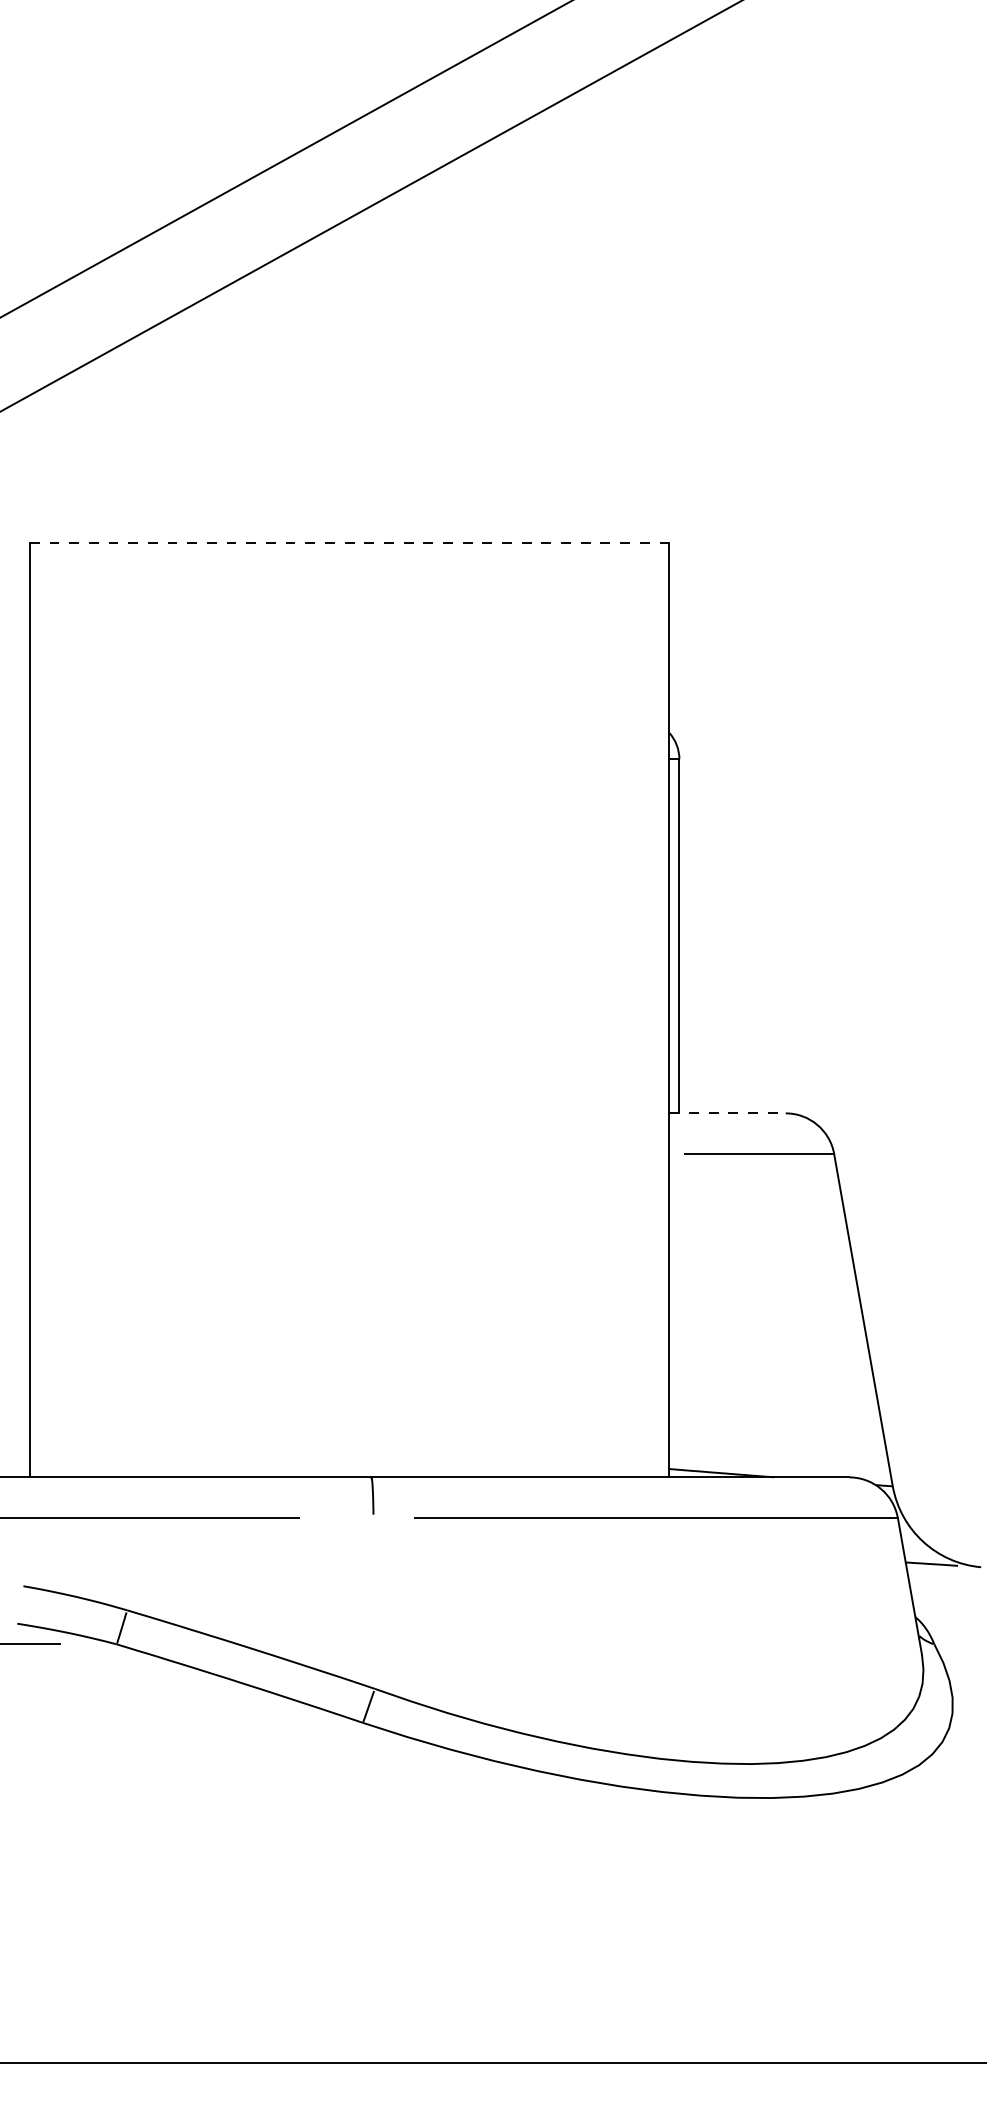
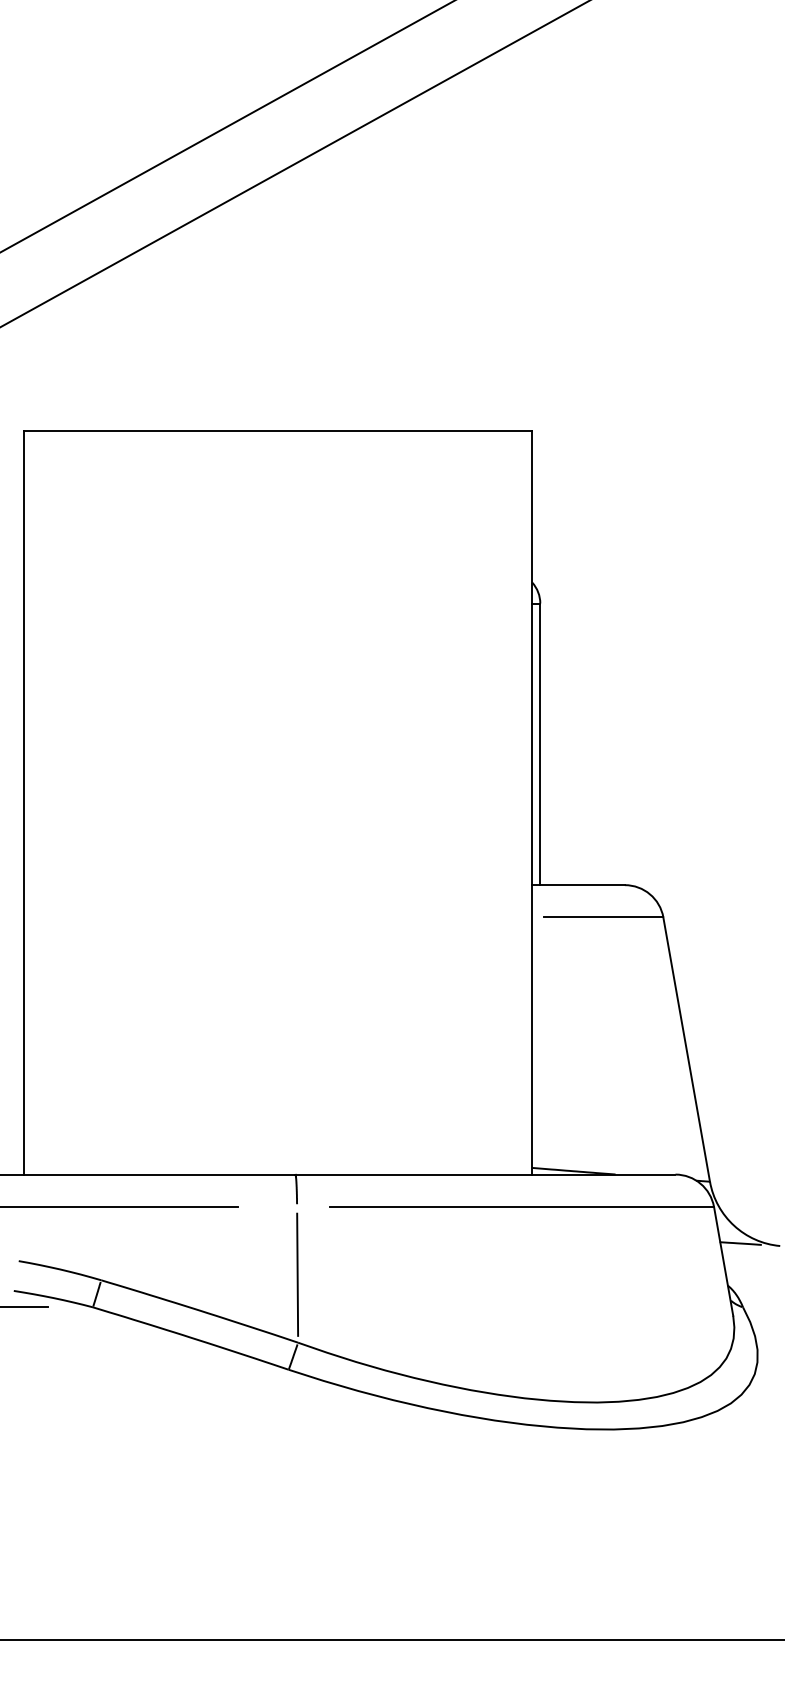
line: (349, 542) -> (278, 431), dashed -> solid
line: (728, 1113) -> (579, 885), dashed -> solid
line: (373, 1603) -> (297, 1274), added

